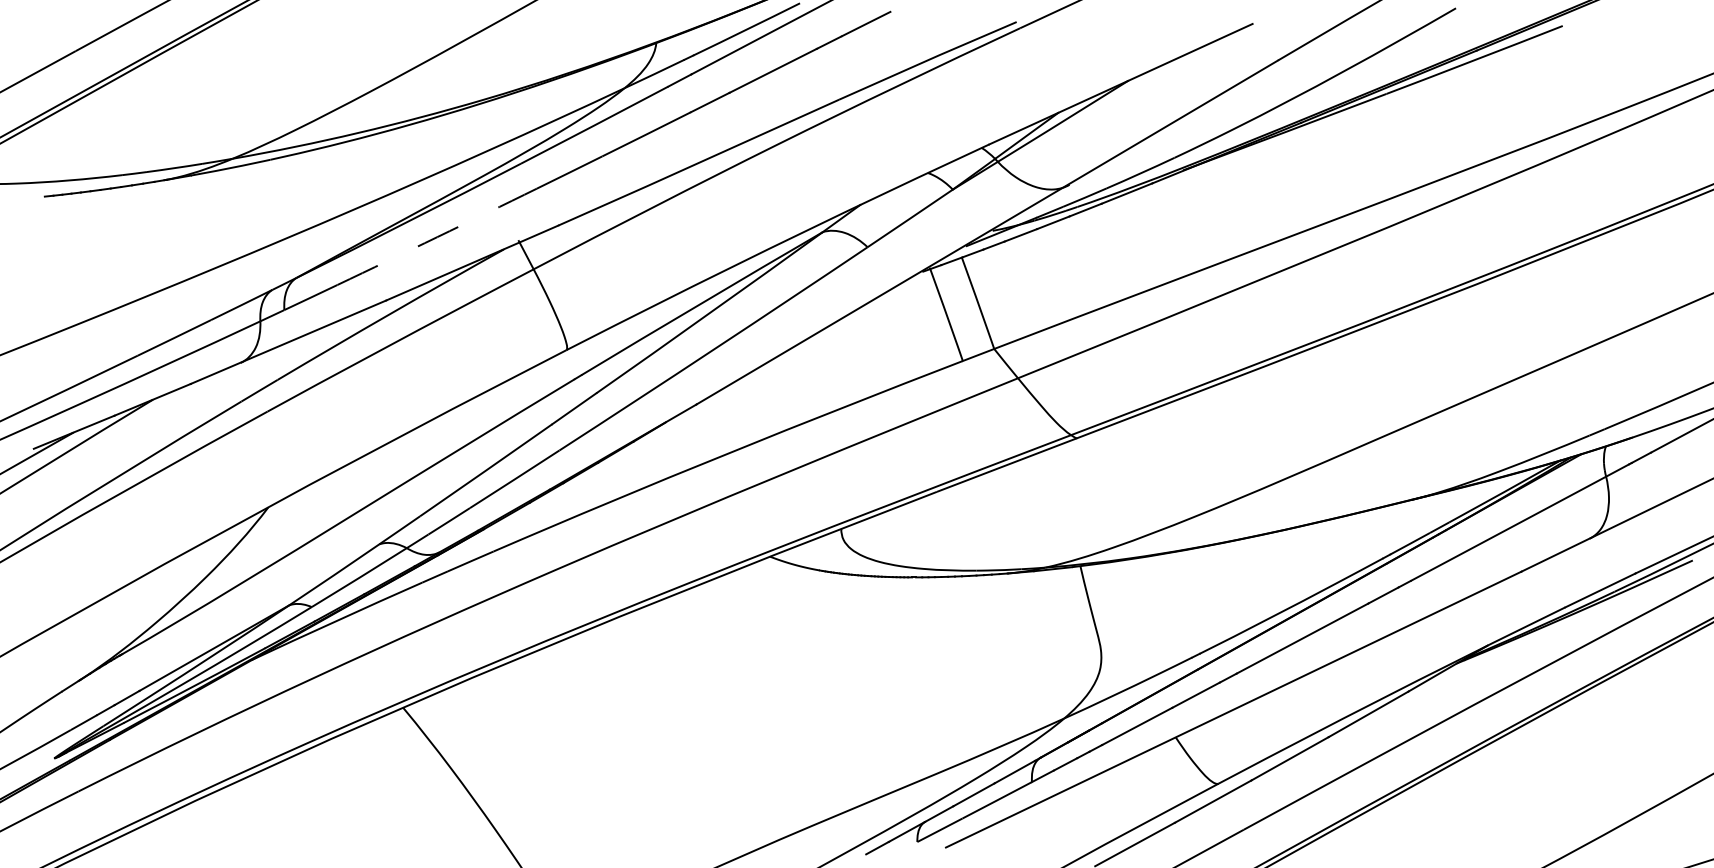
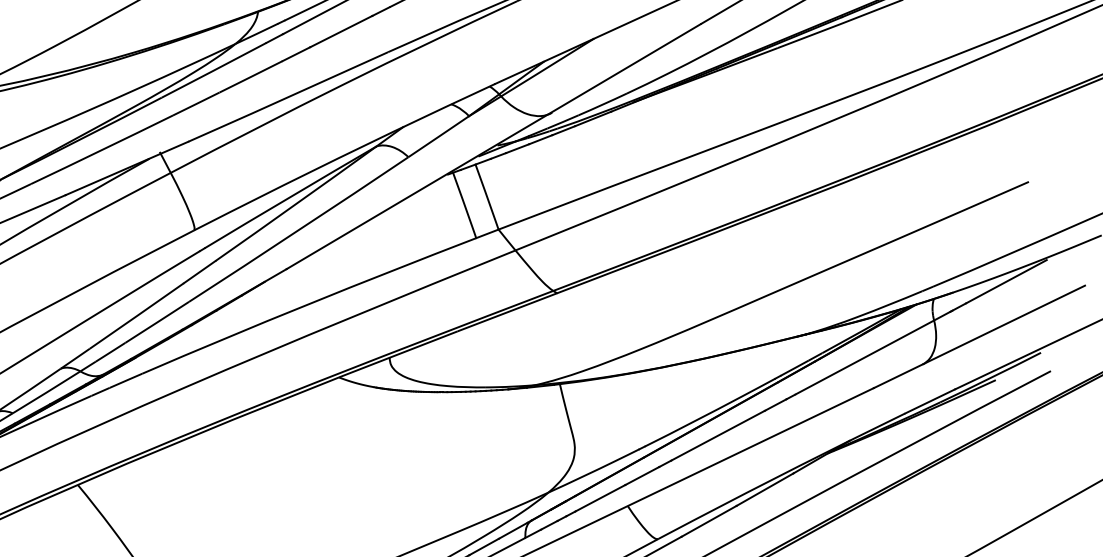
arc: (437, 237) -> (102, 150), dashed -> solid

